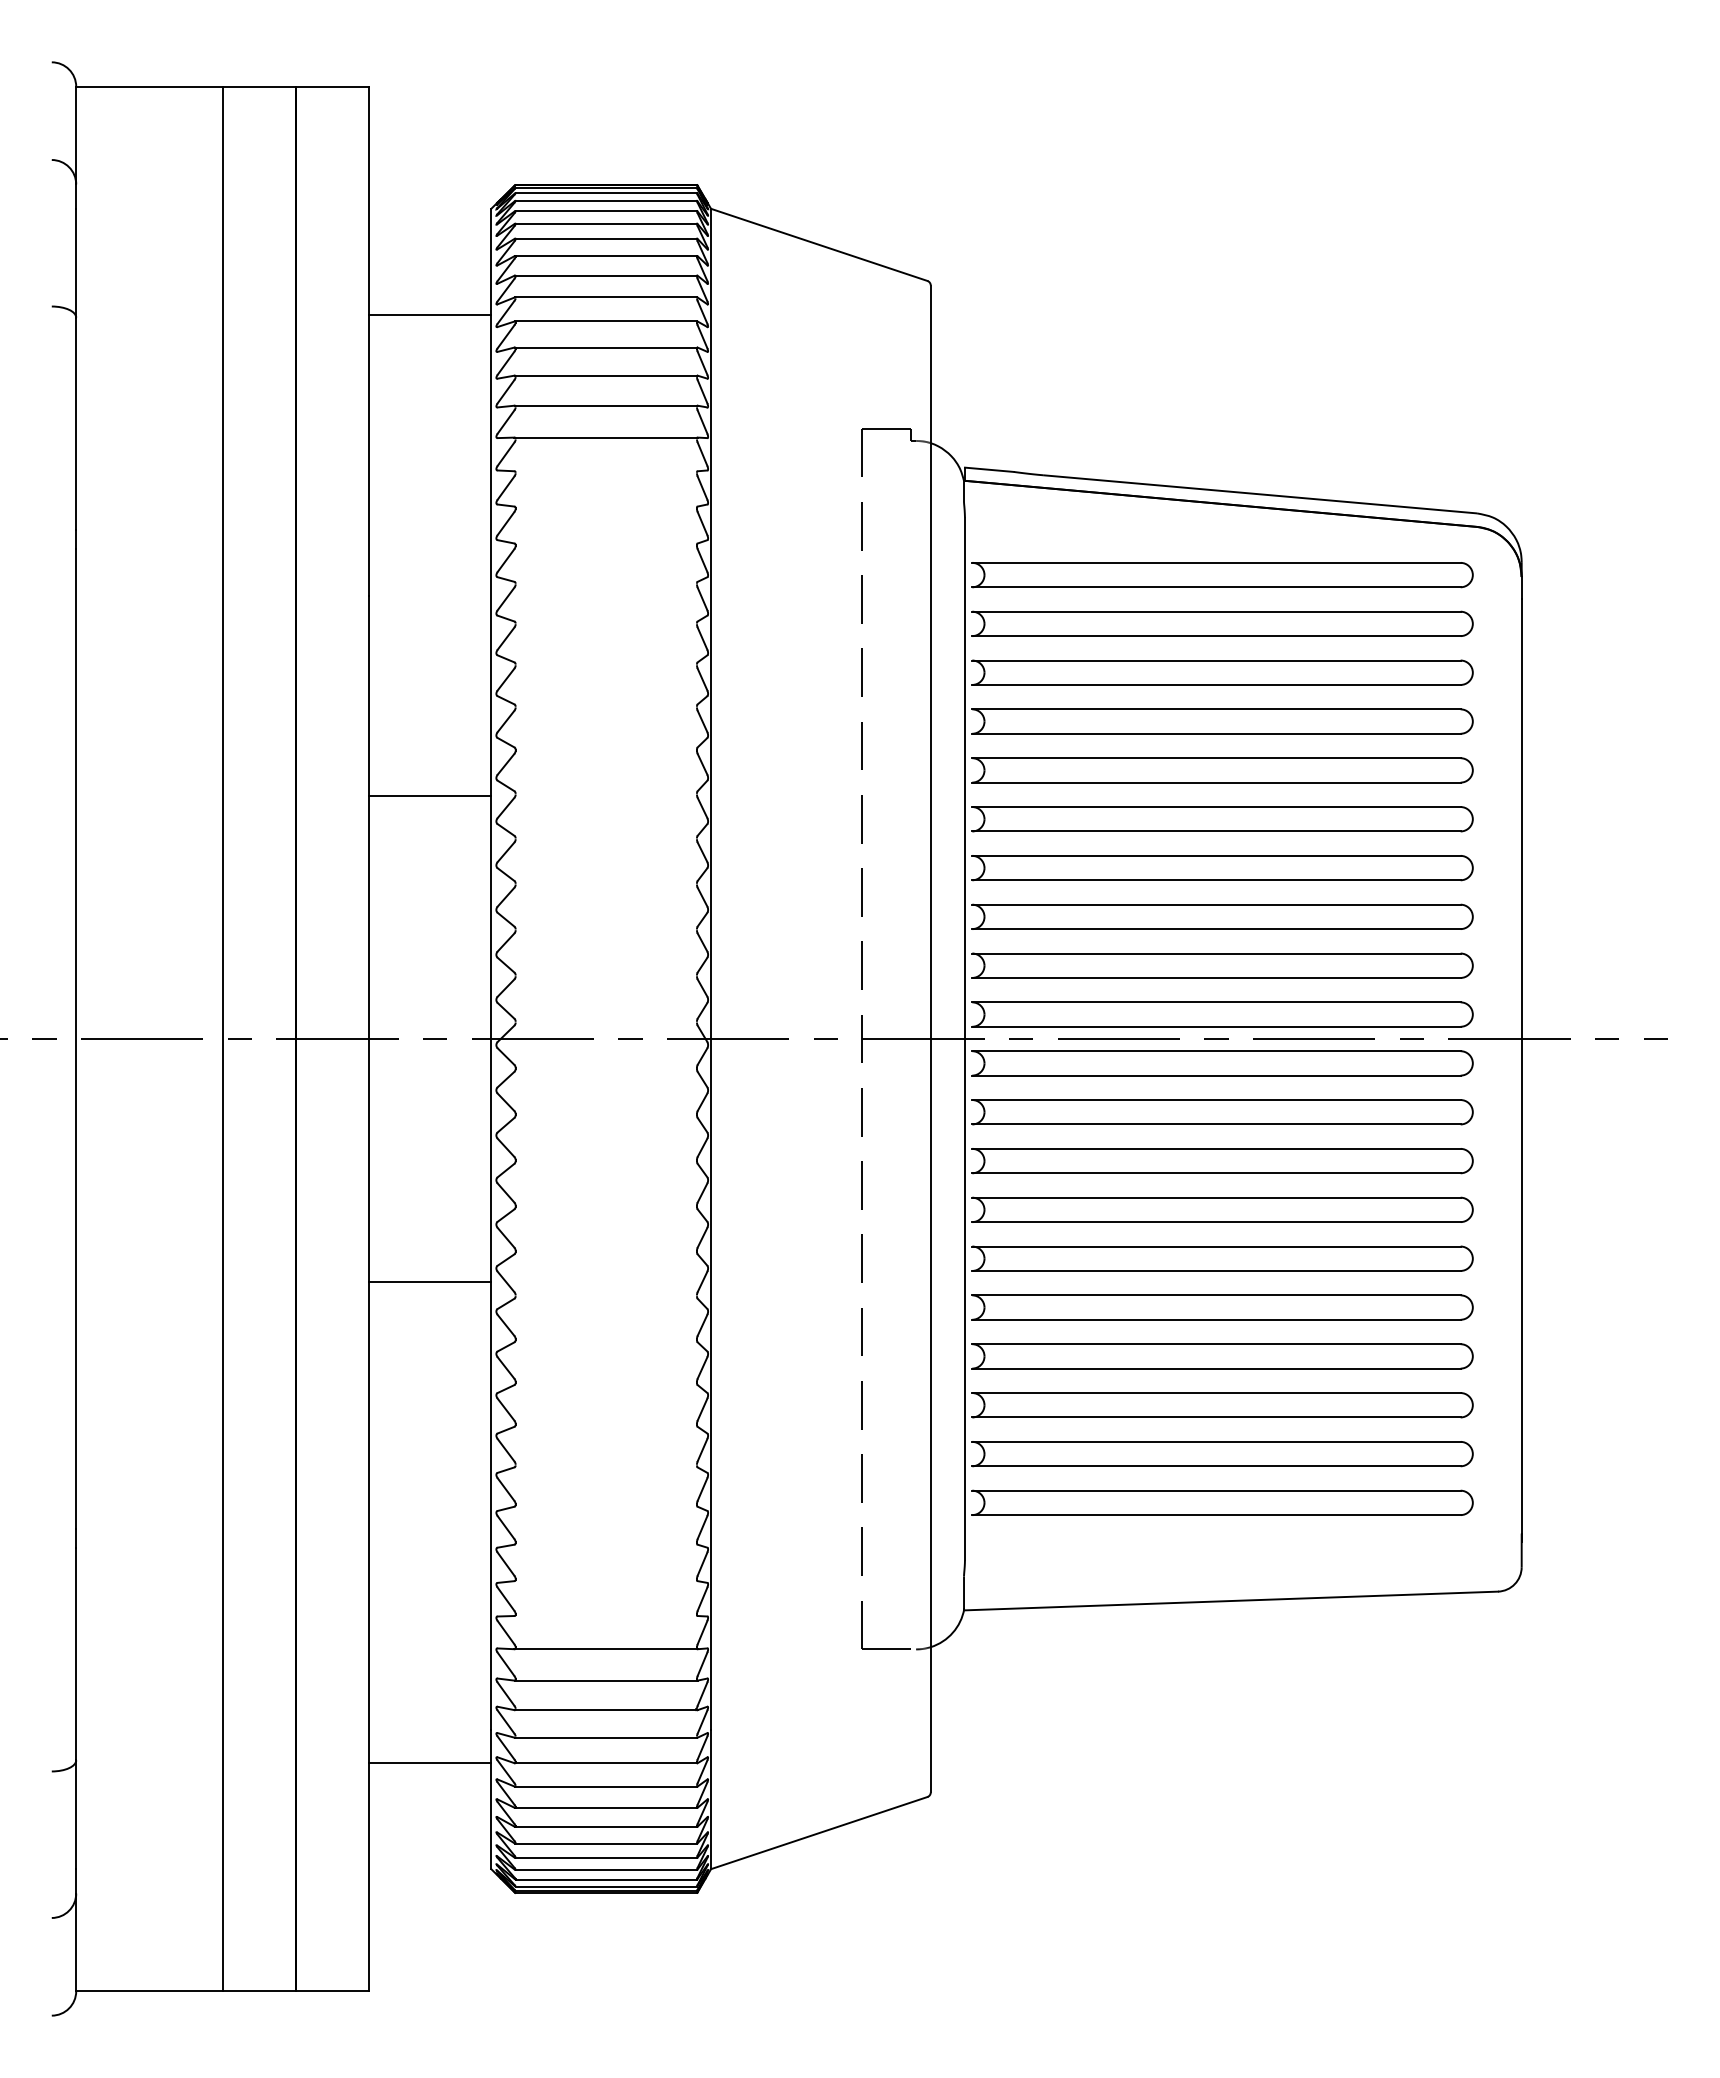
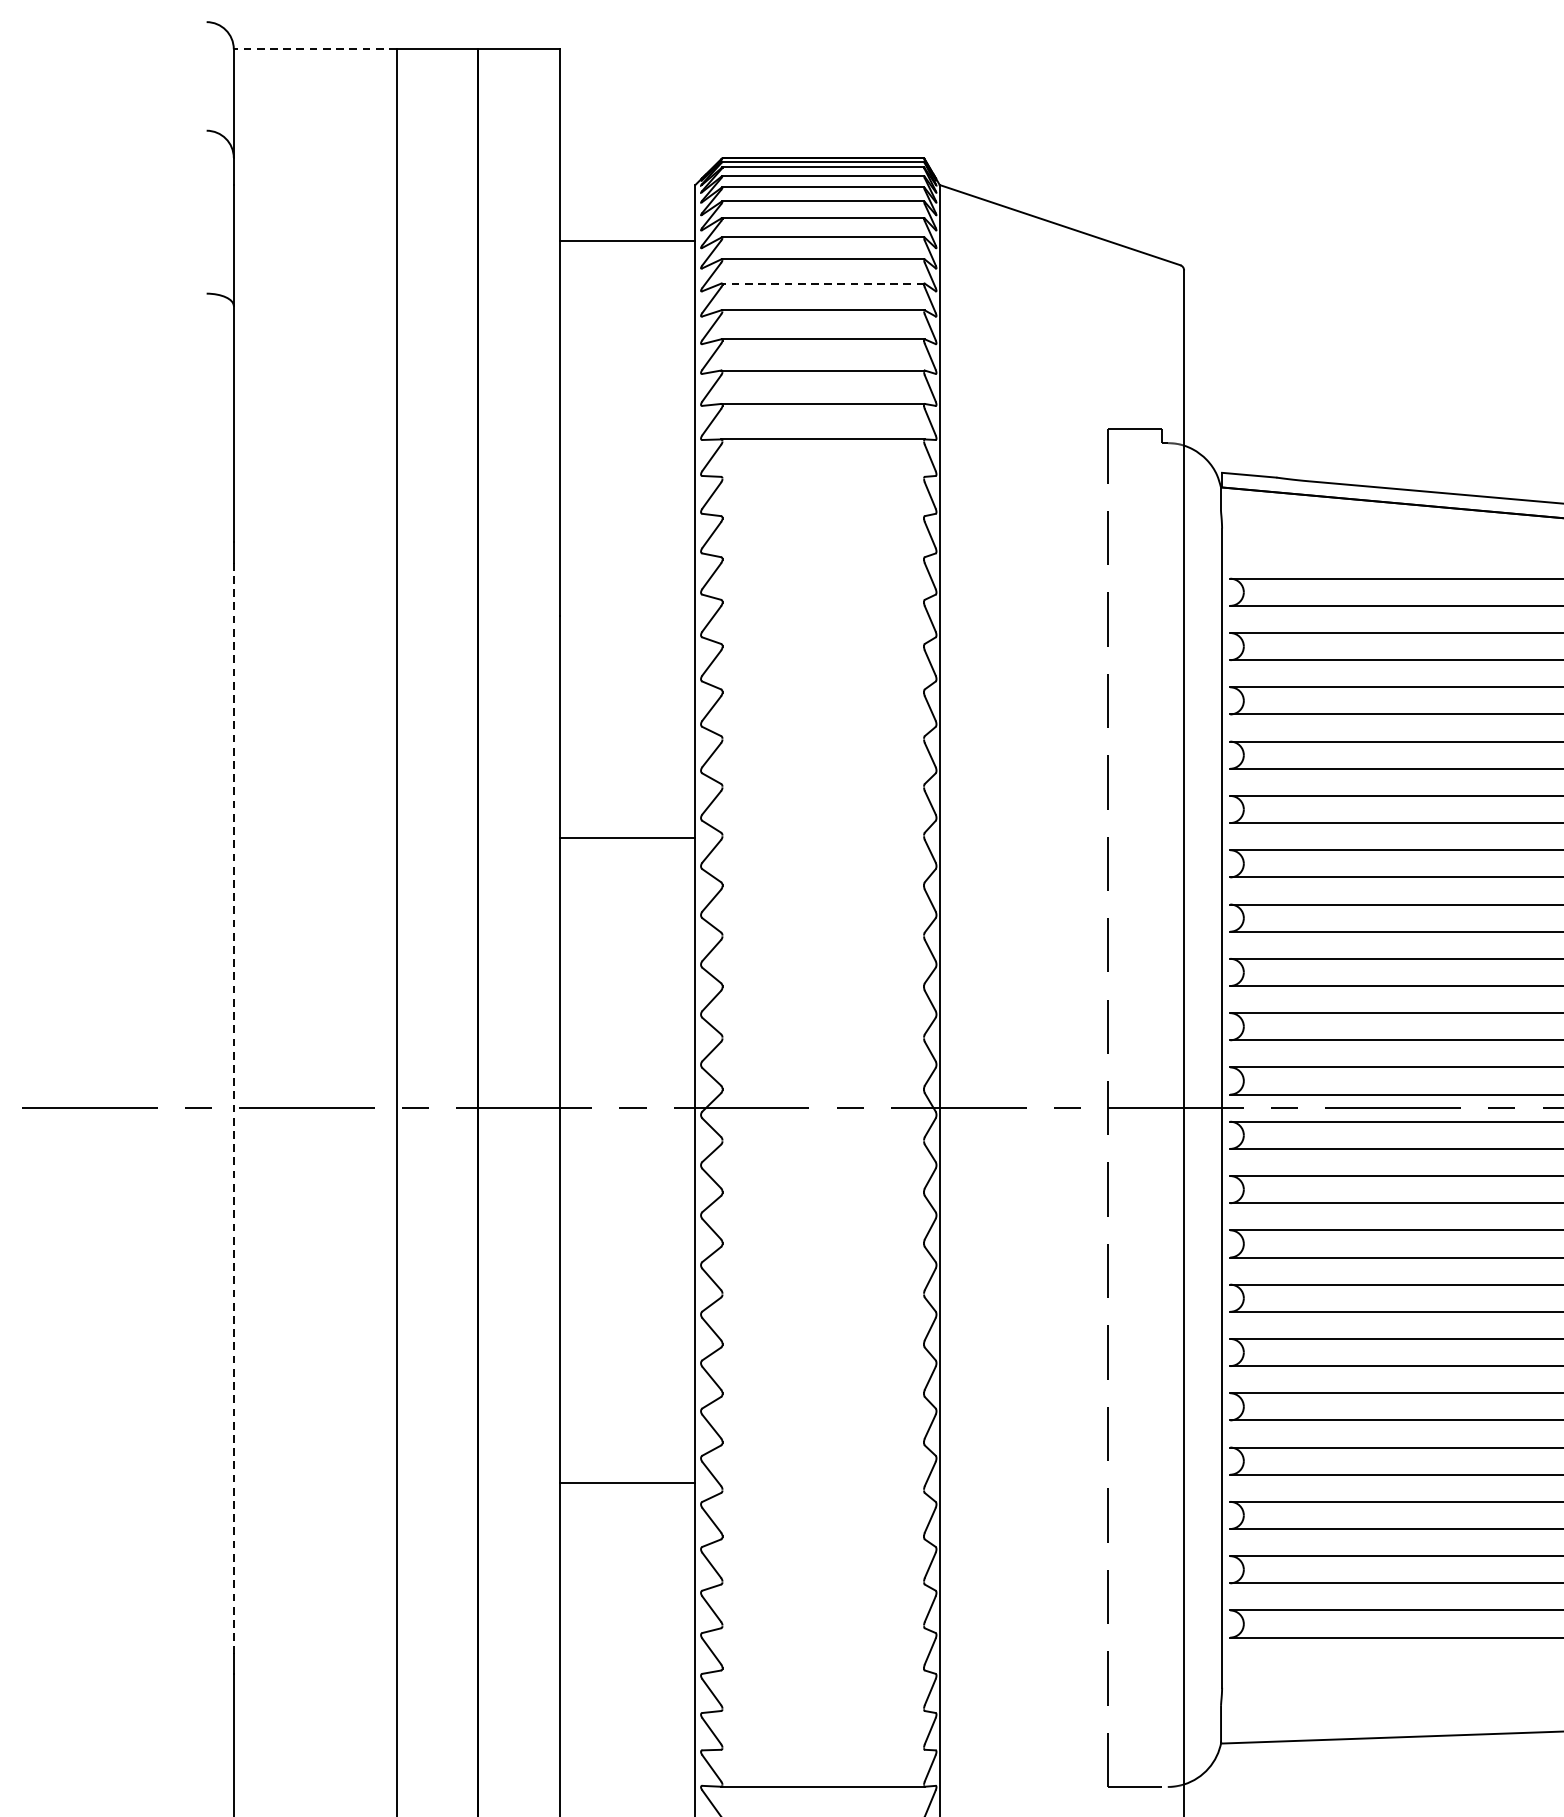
line: (148, 86) -> (314, 49), solid -> dashed
line: (605, 297) -> (822, 283), solid -> dashed
line: (430, 315) -> (627, 241), moved
line: (76, 1039) -> (234, 1108), solid -> dashed
line: (430, 1282) -> (627, 1483), moved

